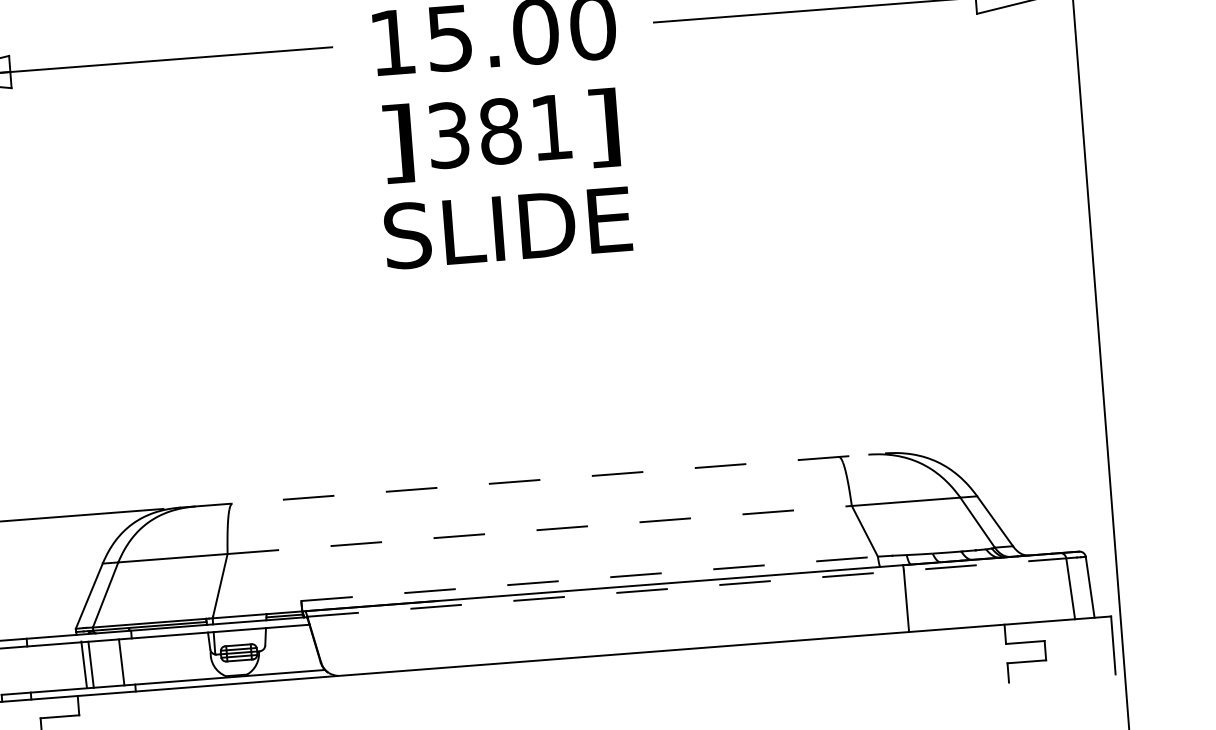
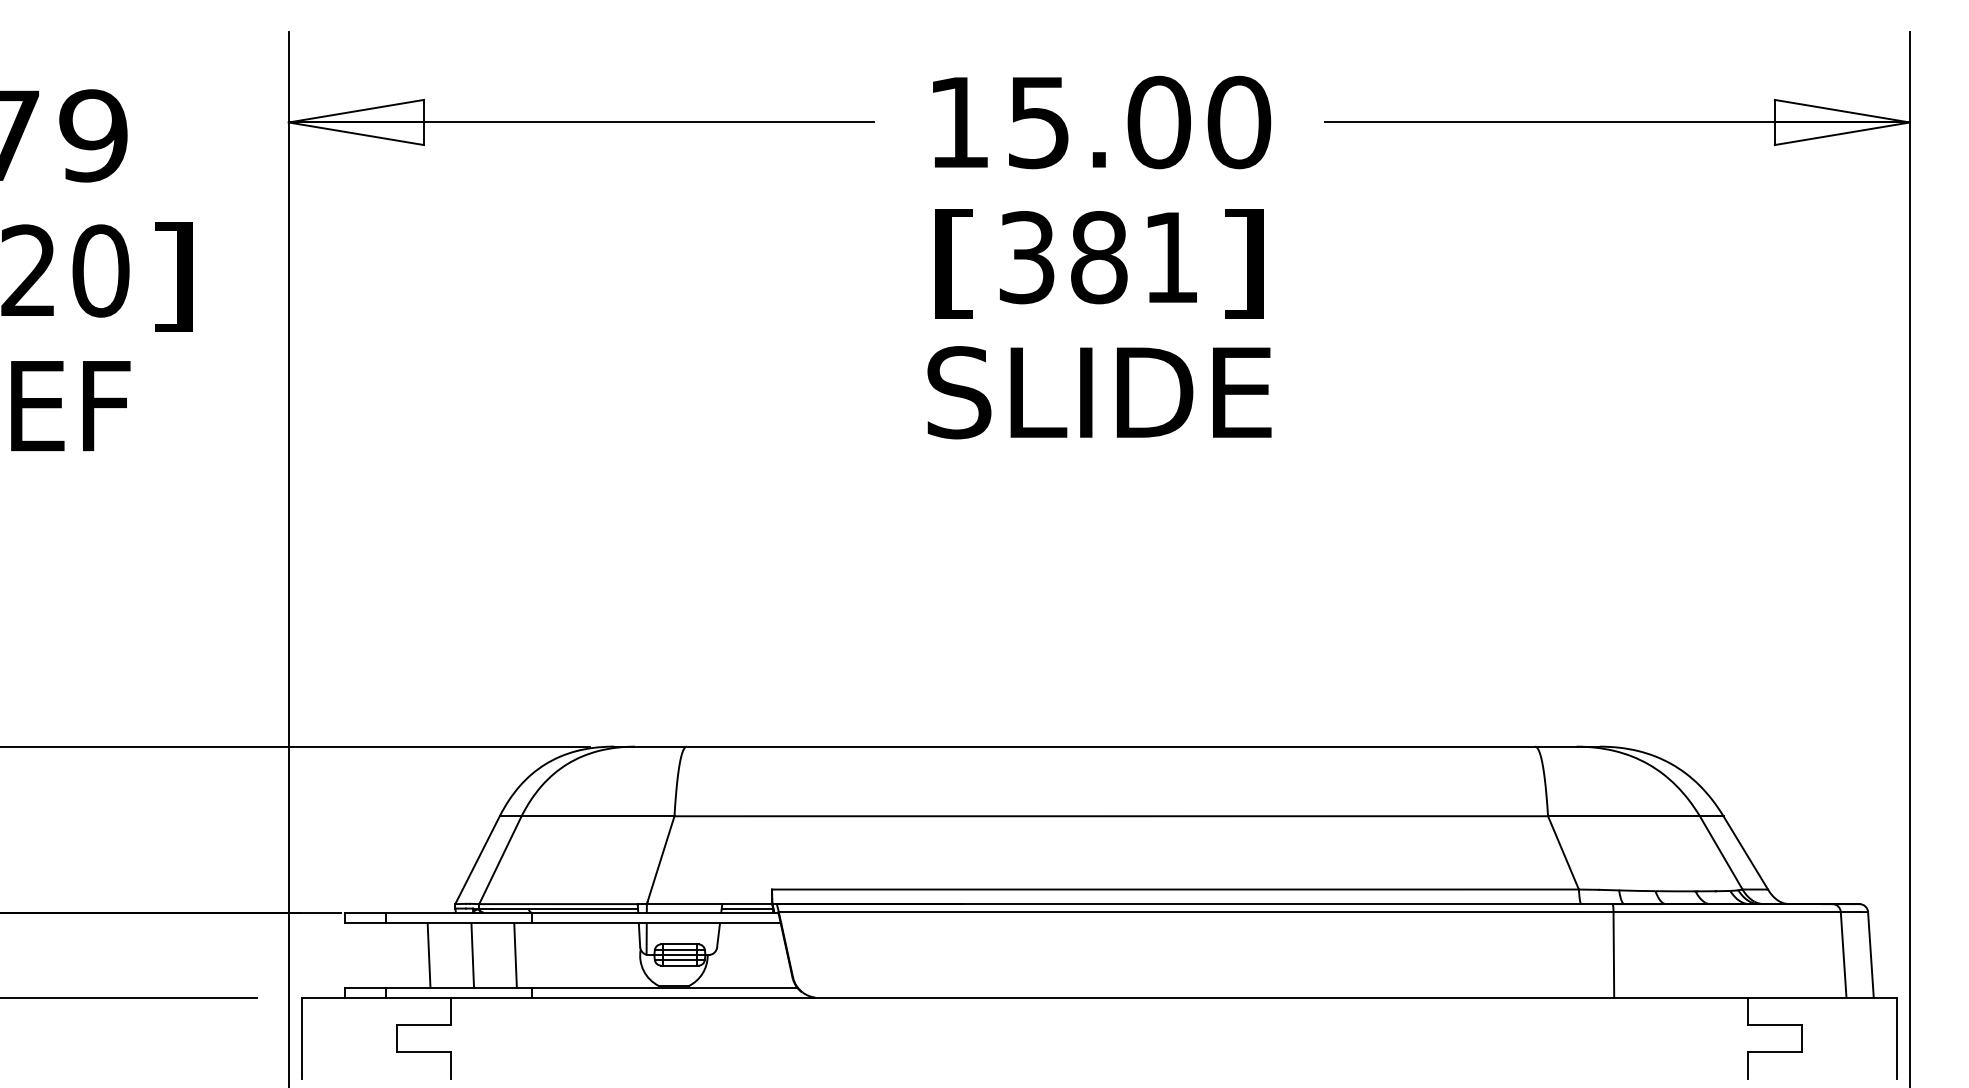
text: (397, 143) -> (954, 263), ] -> [
line: (532, 480) -> (1106, 746), dashed -> solid
line: (539, 530) -> (1111, 816), dashed -> solid
line: (589, 578) -> (1175, 889), dashed -> solid
line: (686, 587) -> (1309, 912), dashed -> solid
line: (83, 664) -> (428, 955), moved

